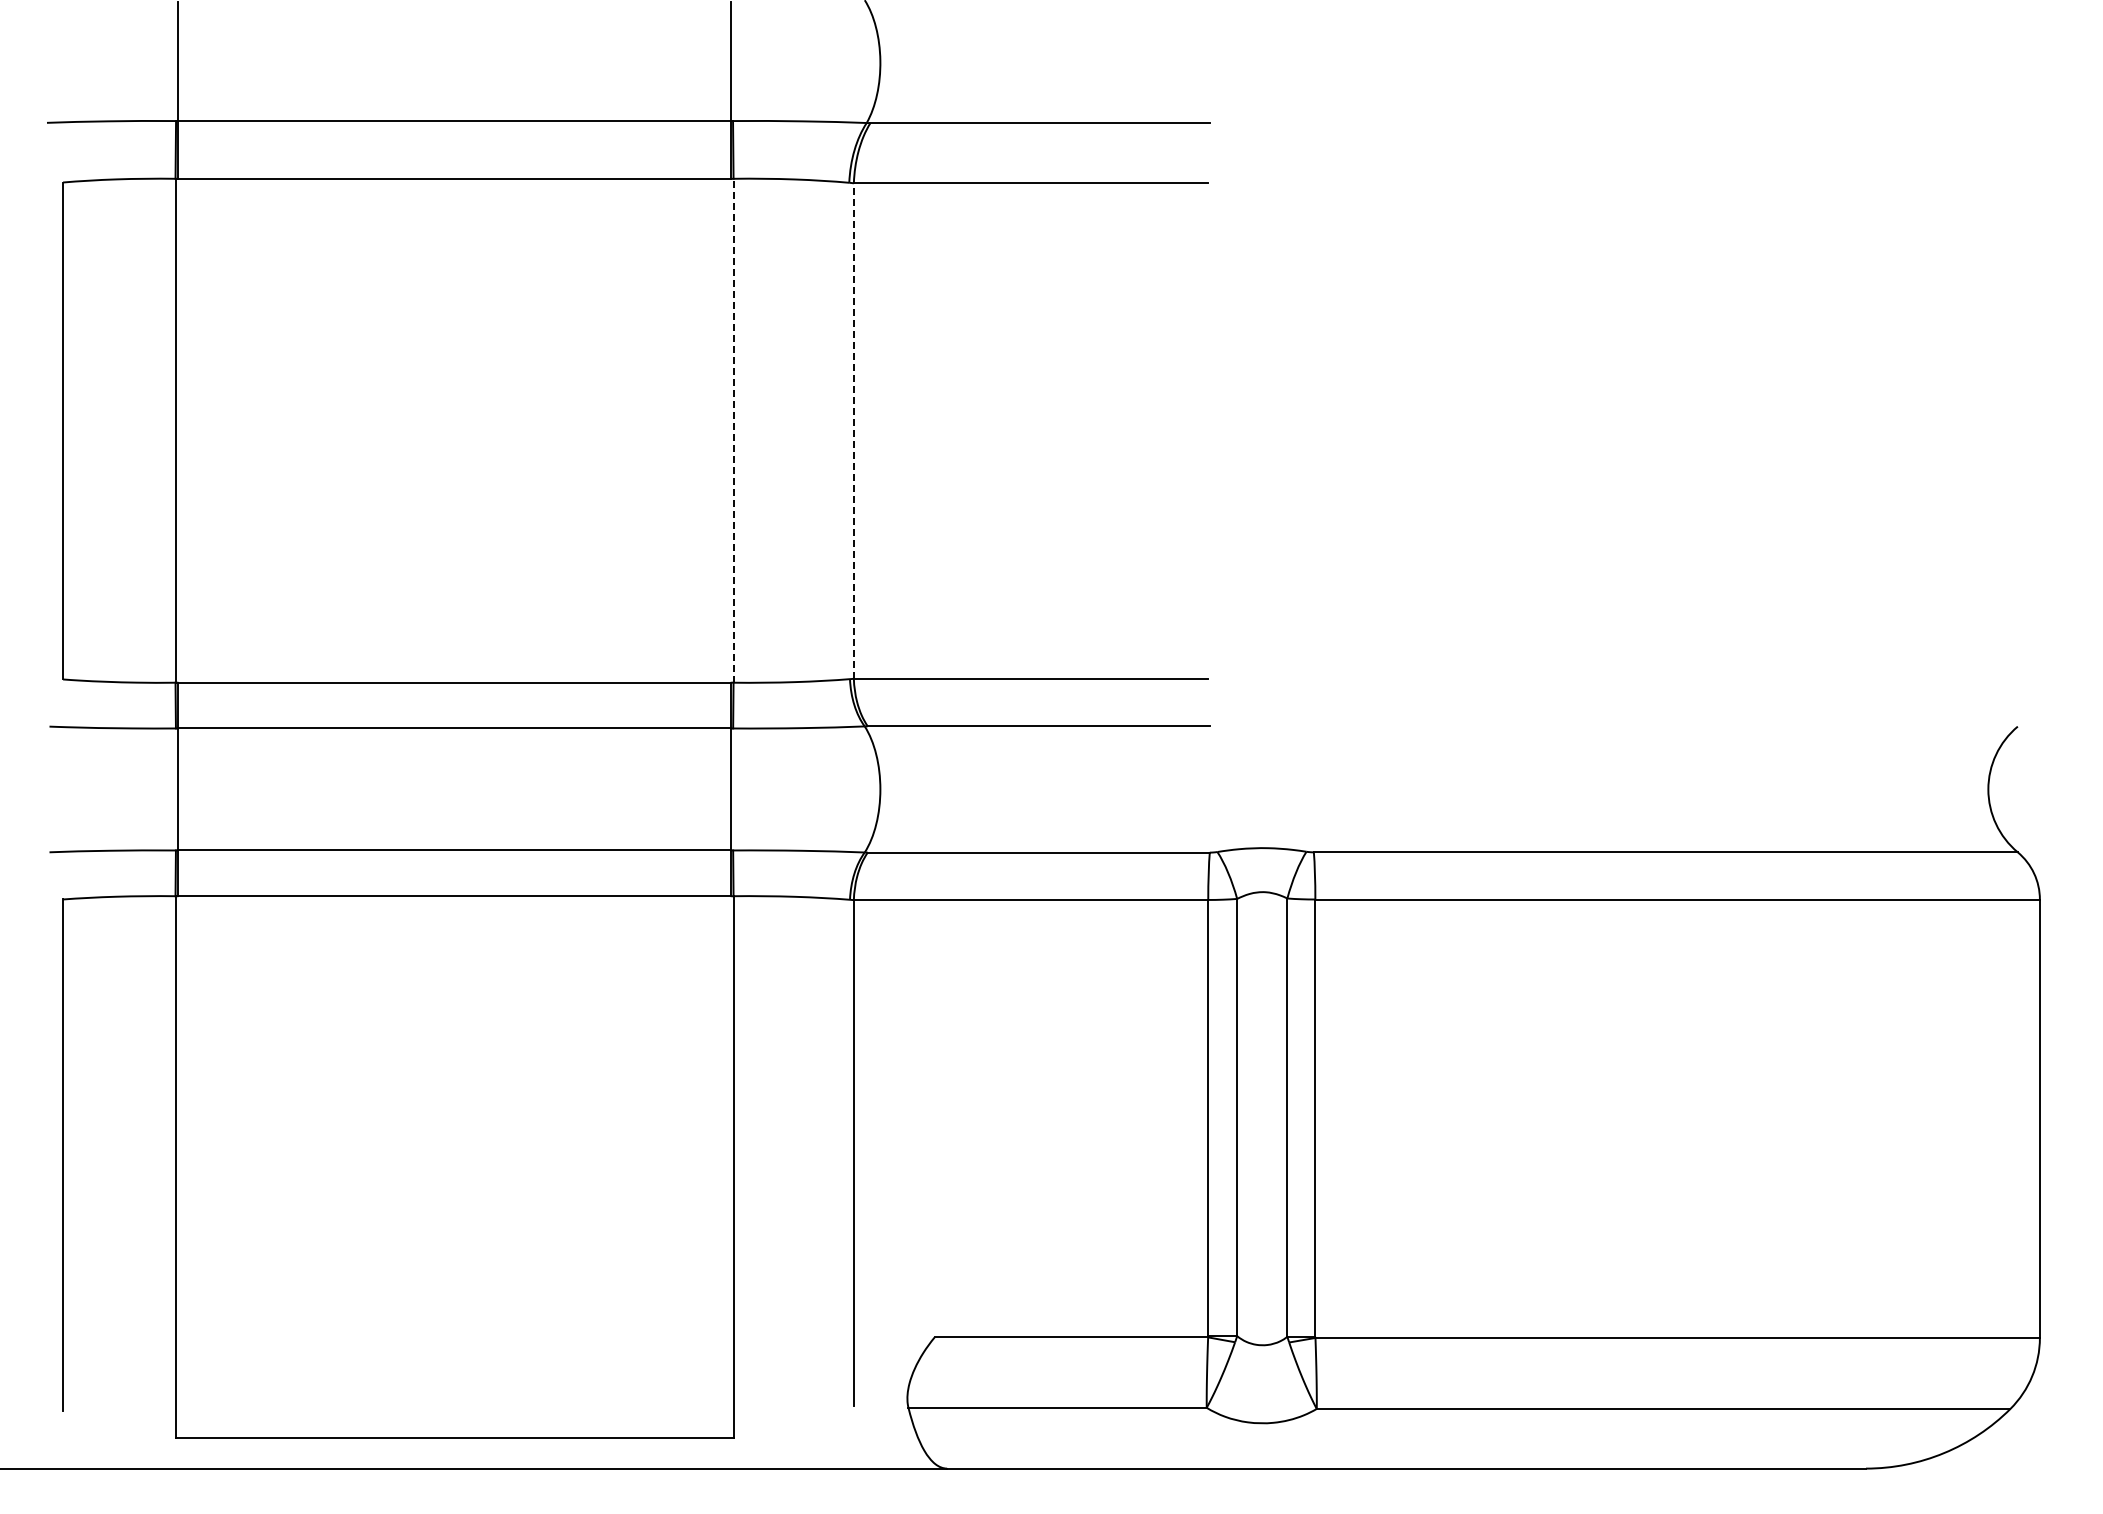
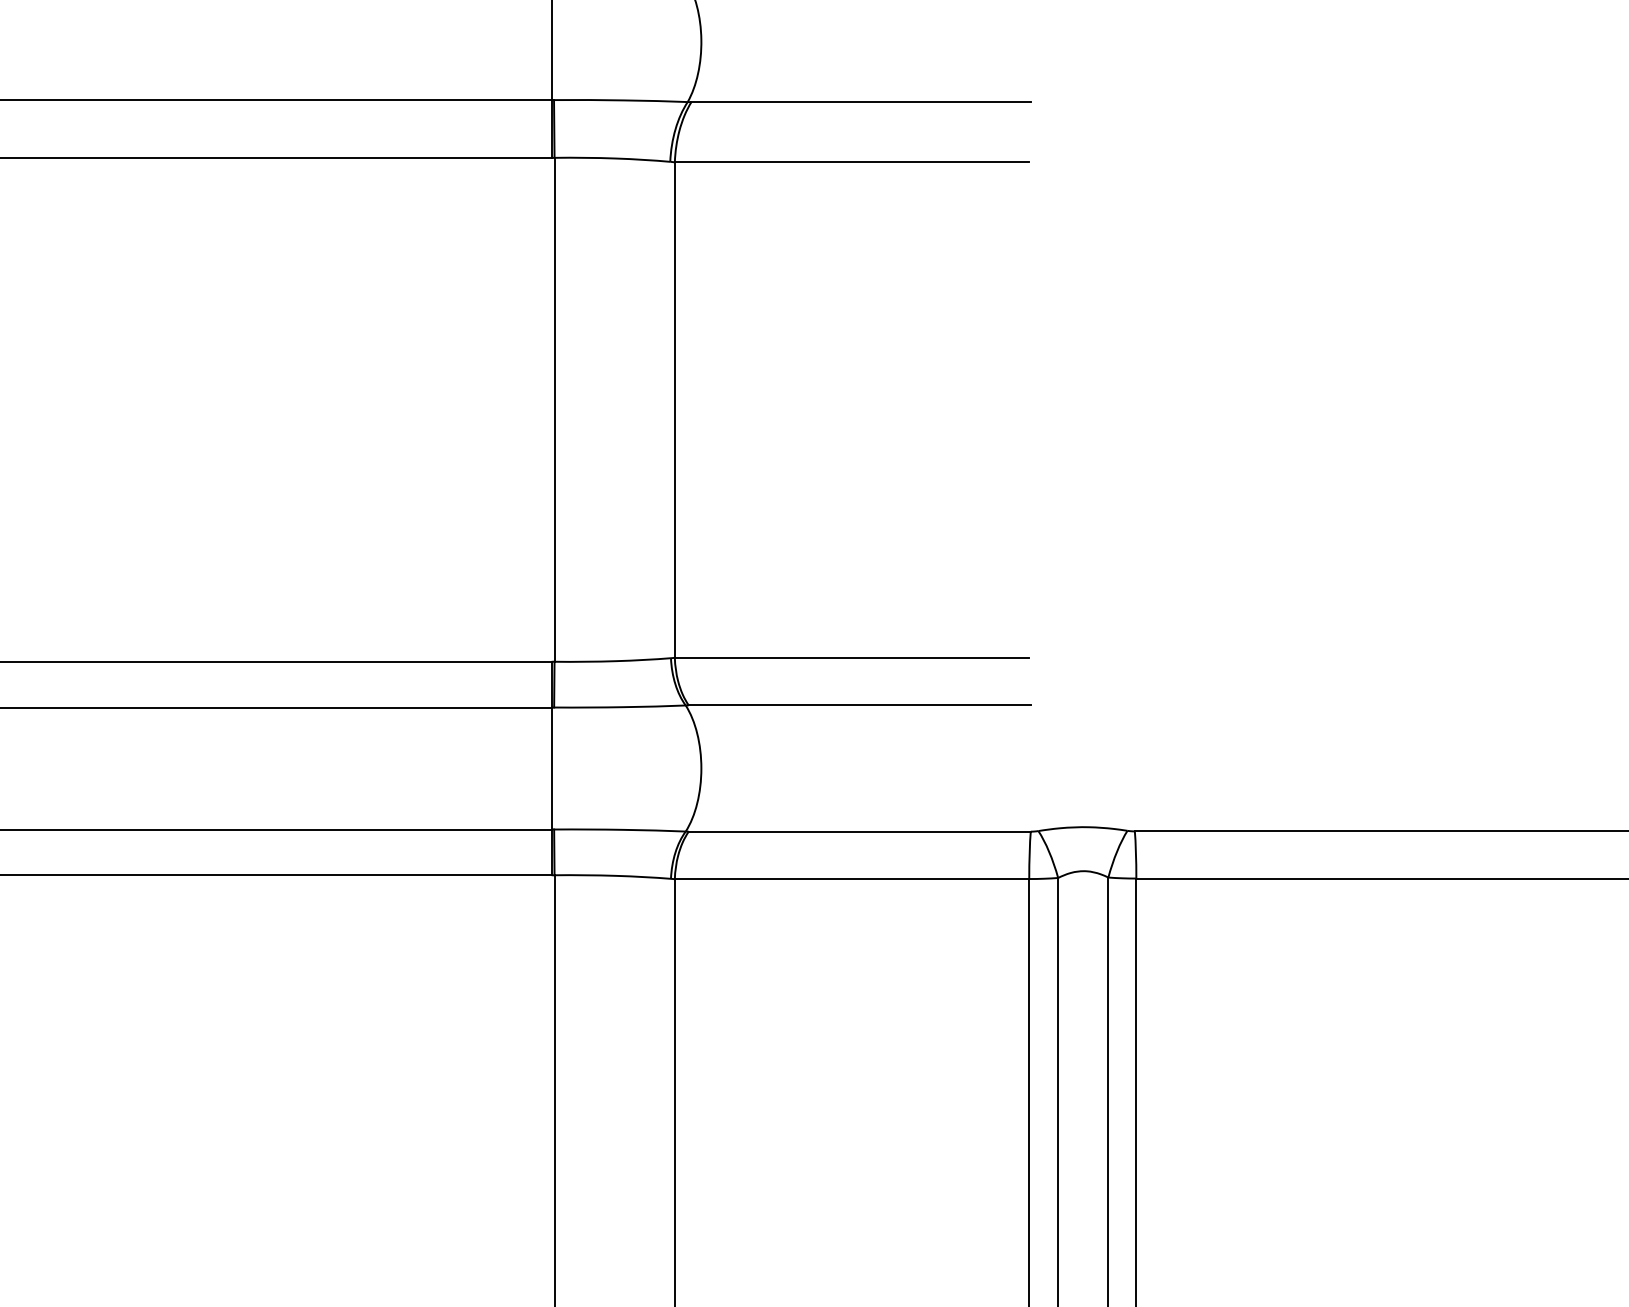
line: (733, 430) -> (554, 409), dashed -> solid
line: (853, 431) -> (674, 410), dashed -> solid

